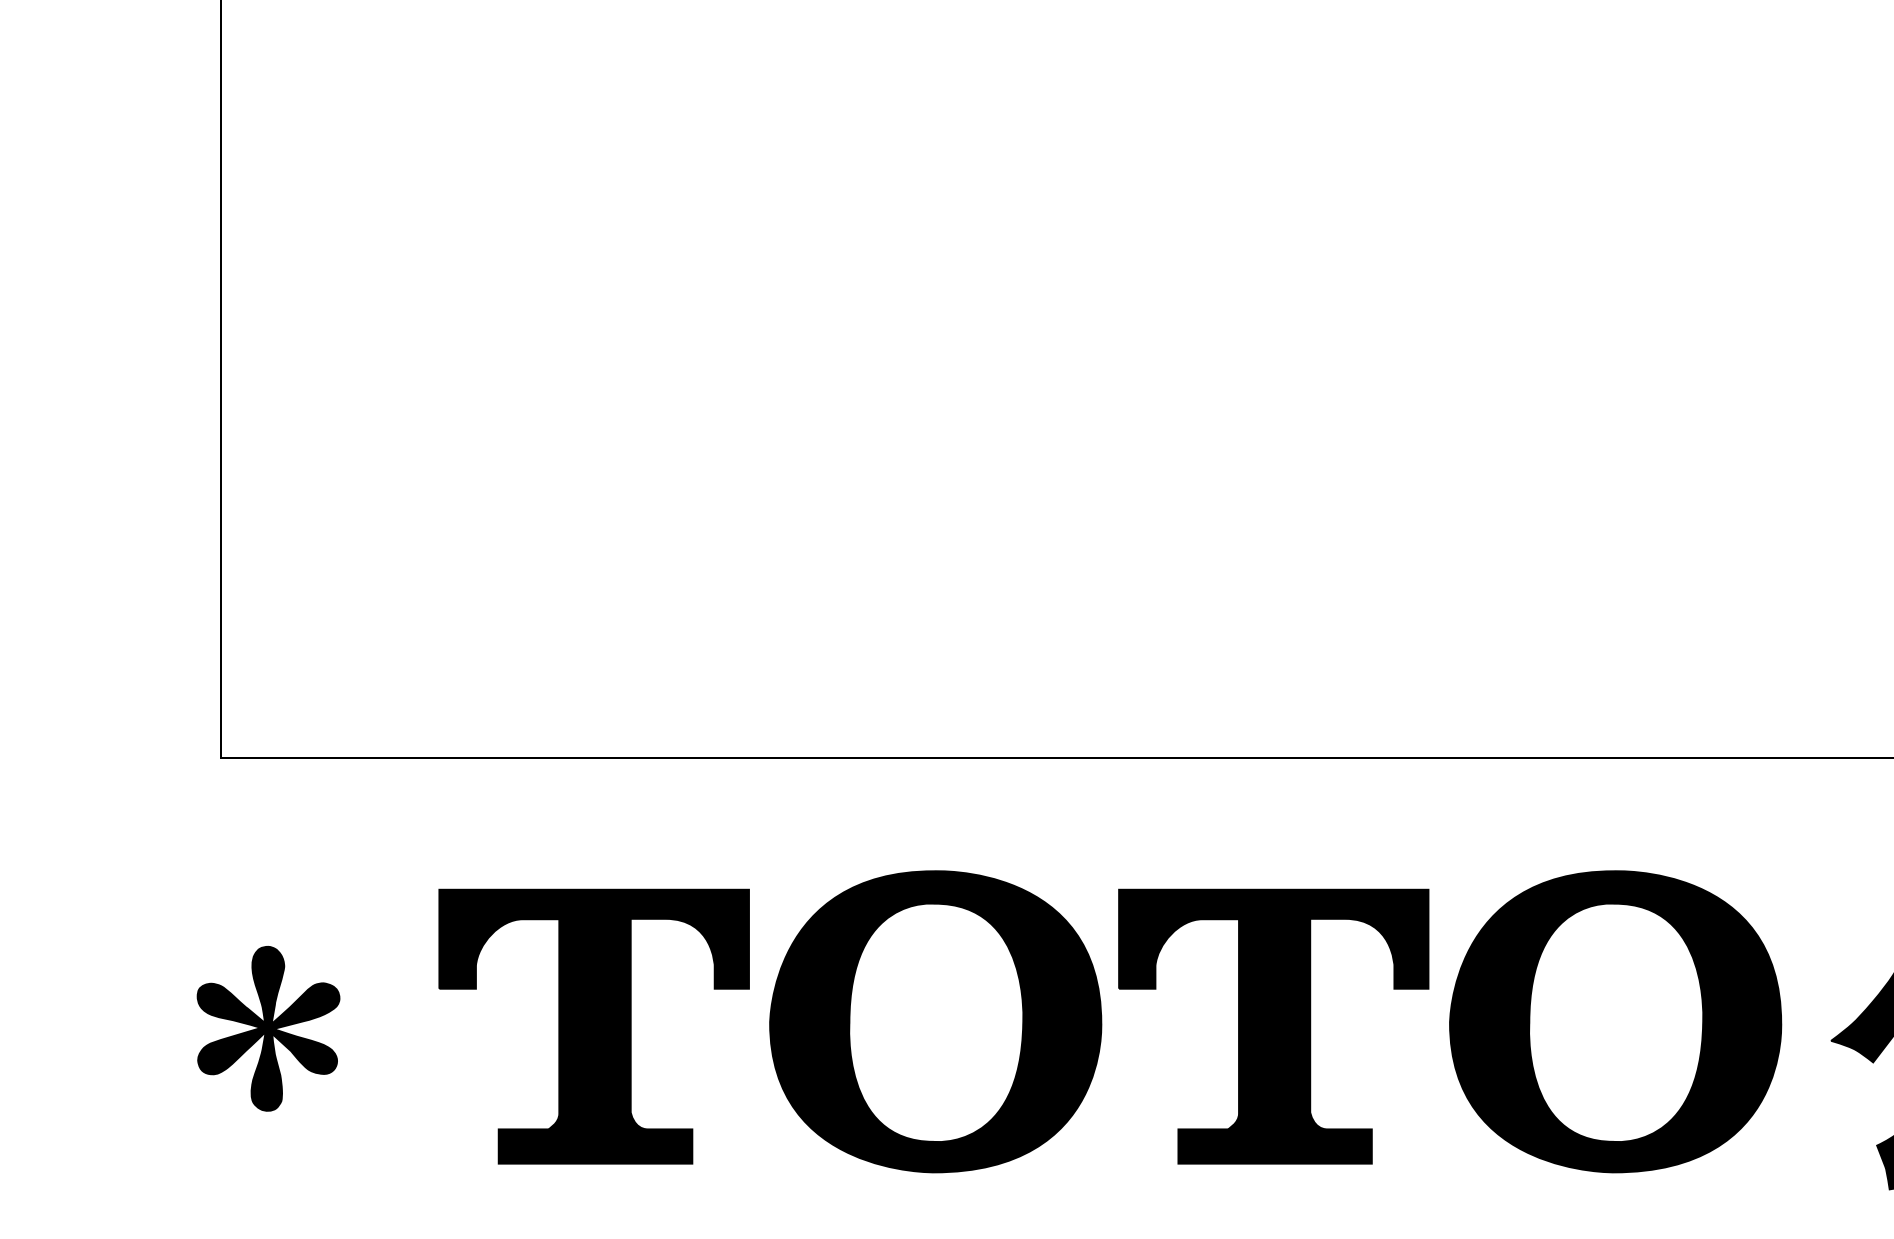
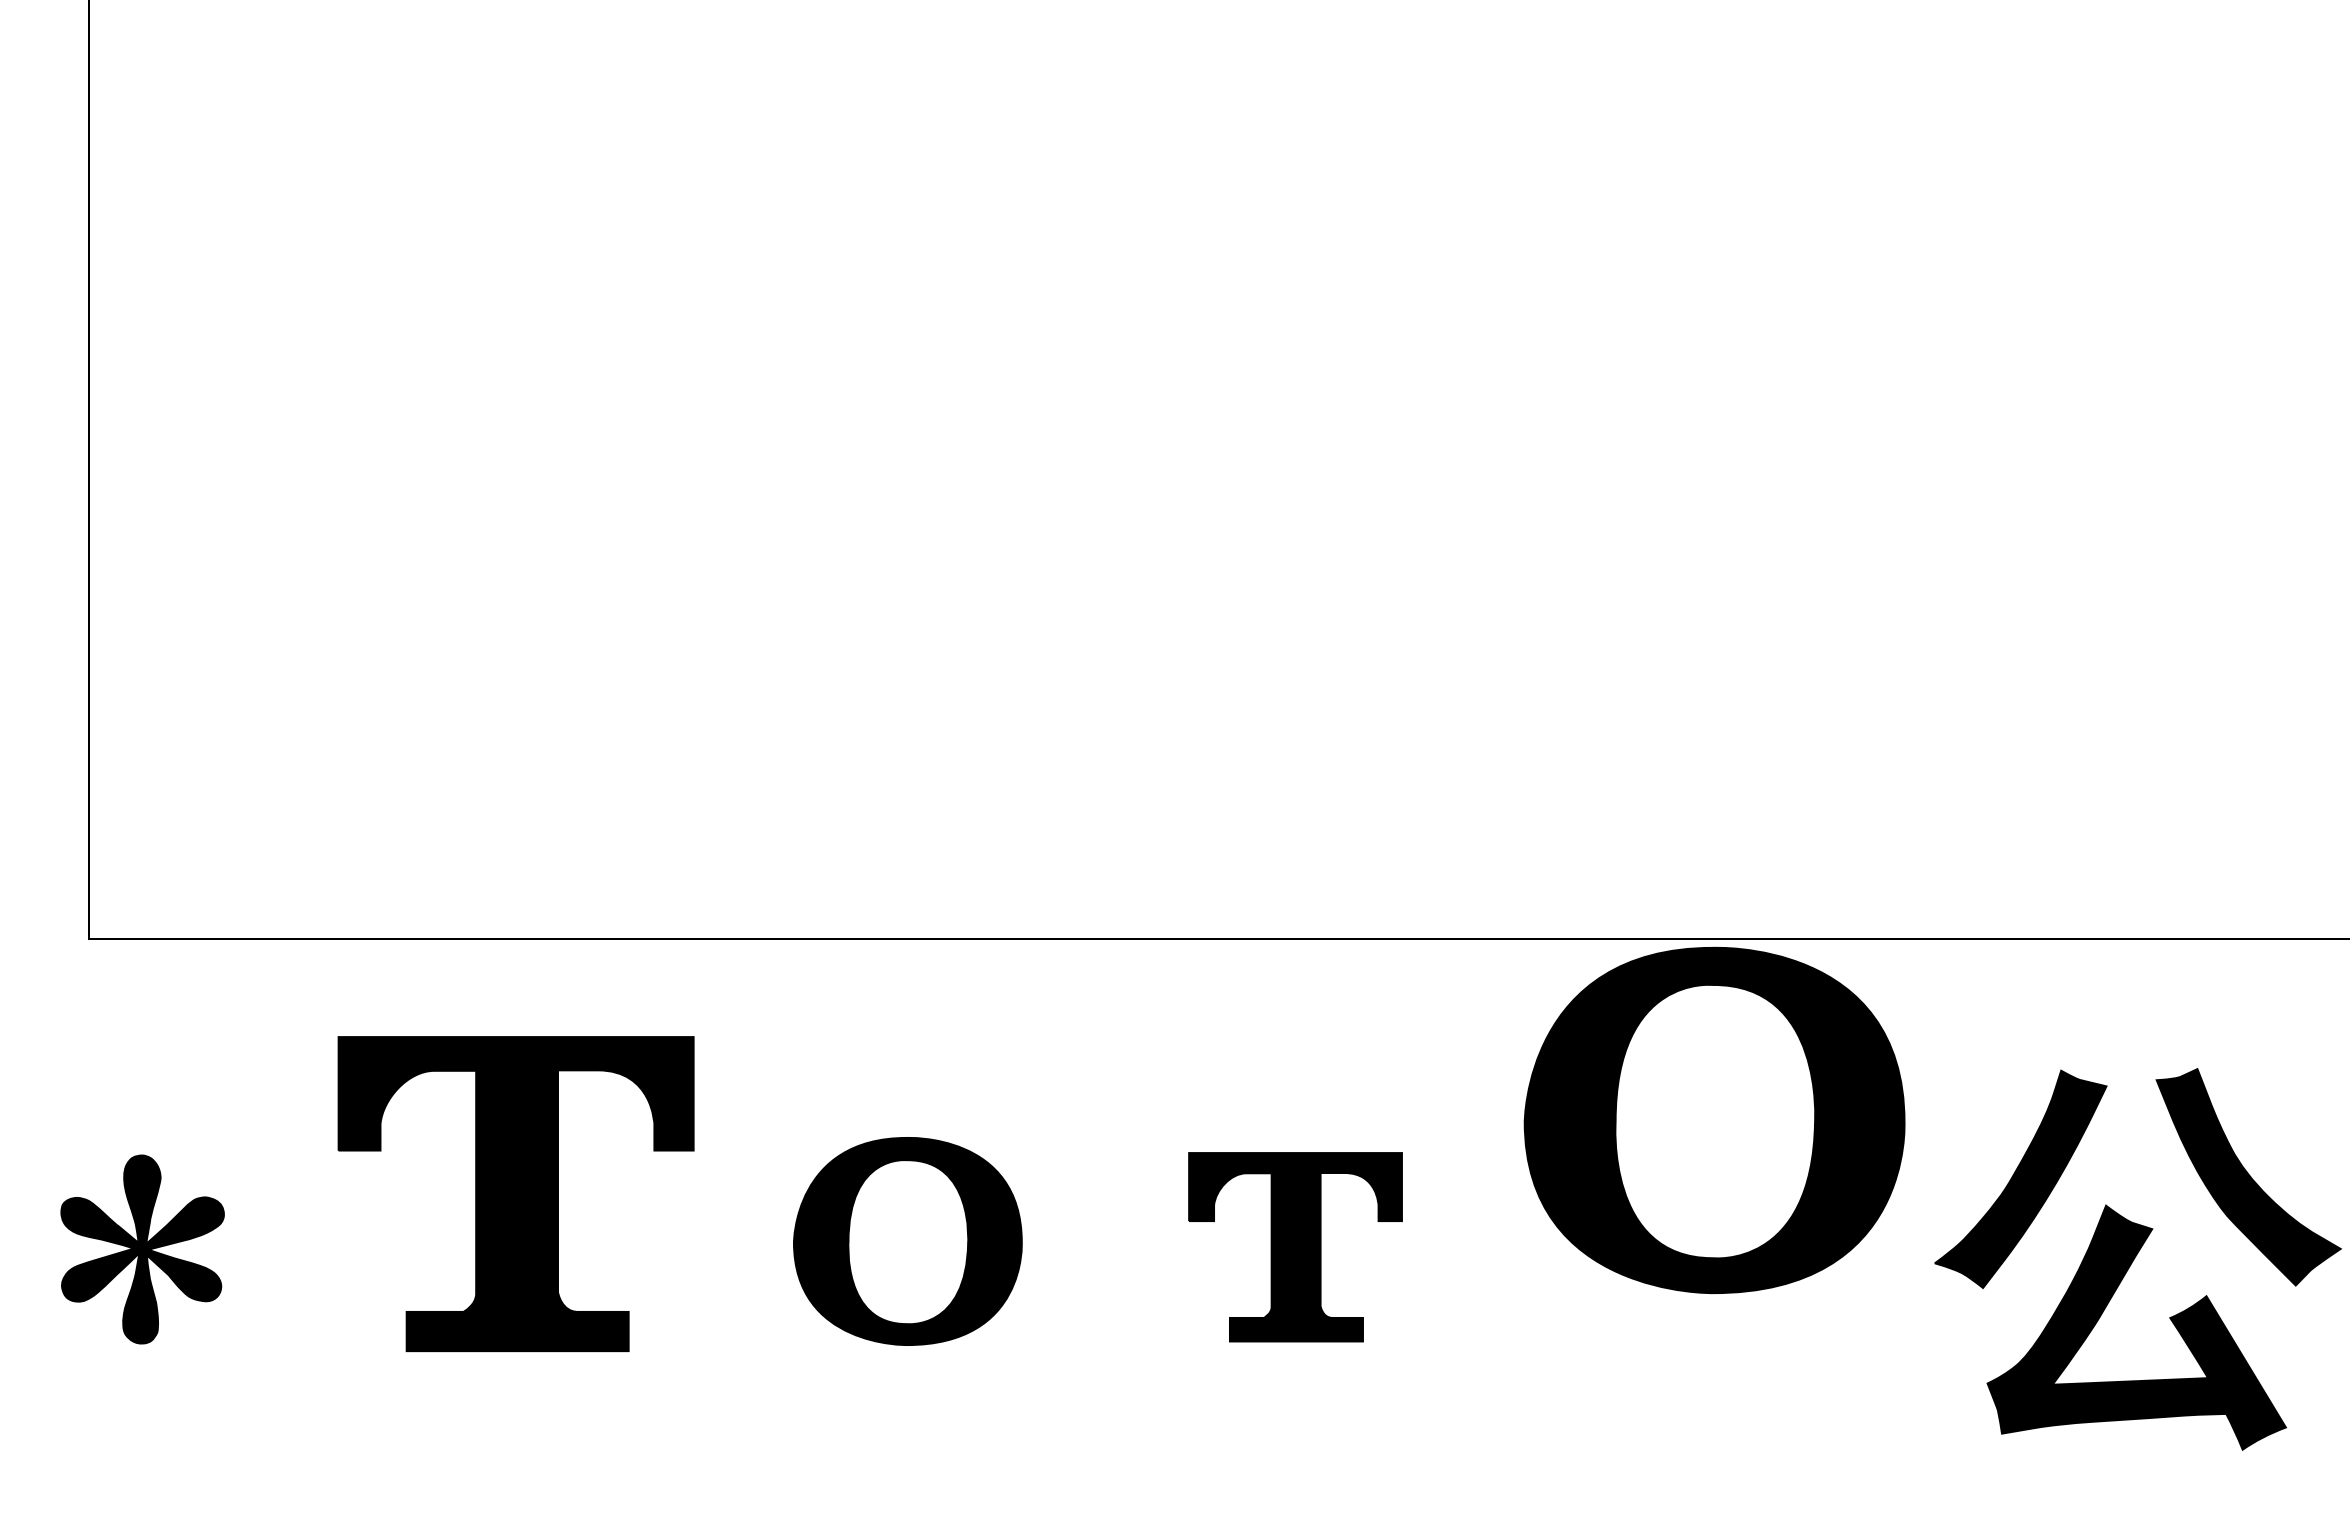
part: (935, 1021) -> (907, 1241), size x0.6
part: (1615, 1021) -> (1714, 1120), moved
part: (593, 1027) -> (515, 1194), moved
part: (1273, 1027) -> (1295, 1247), size x0.6

